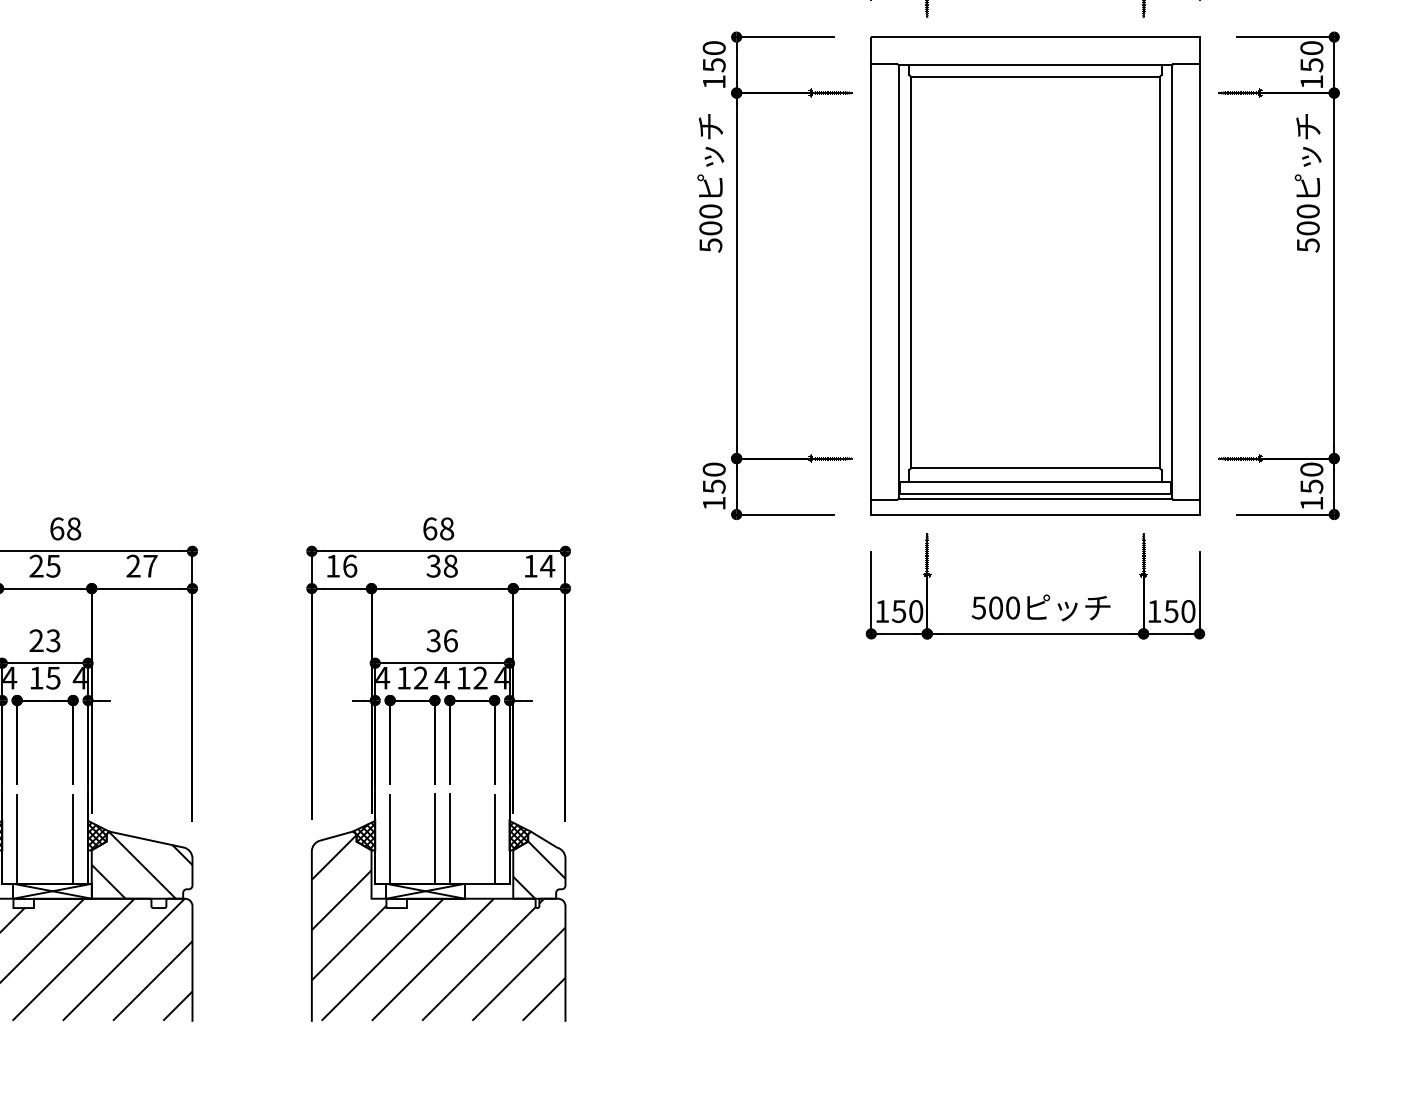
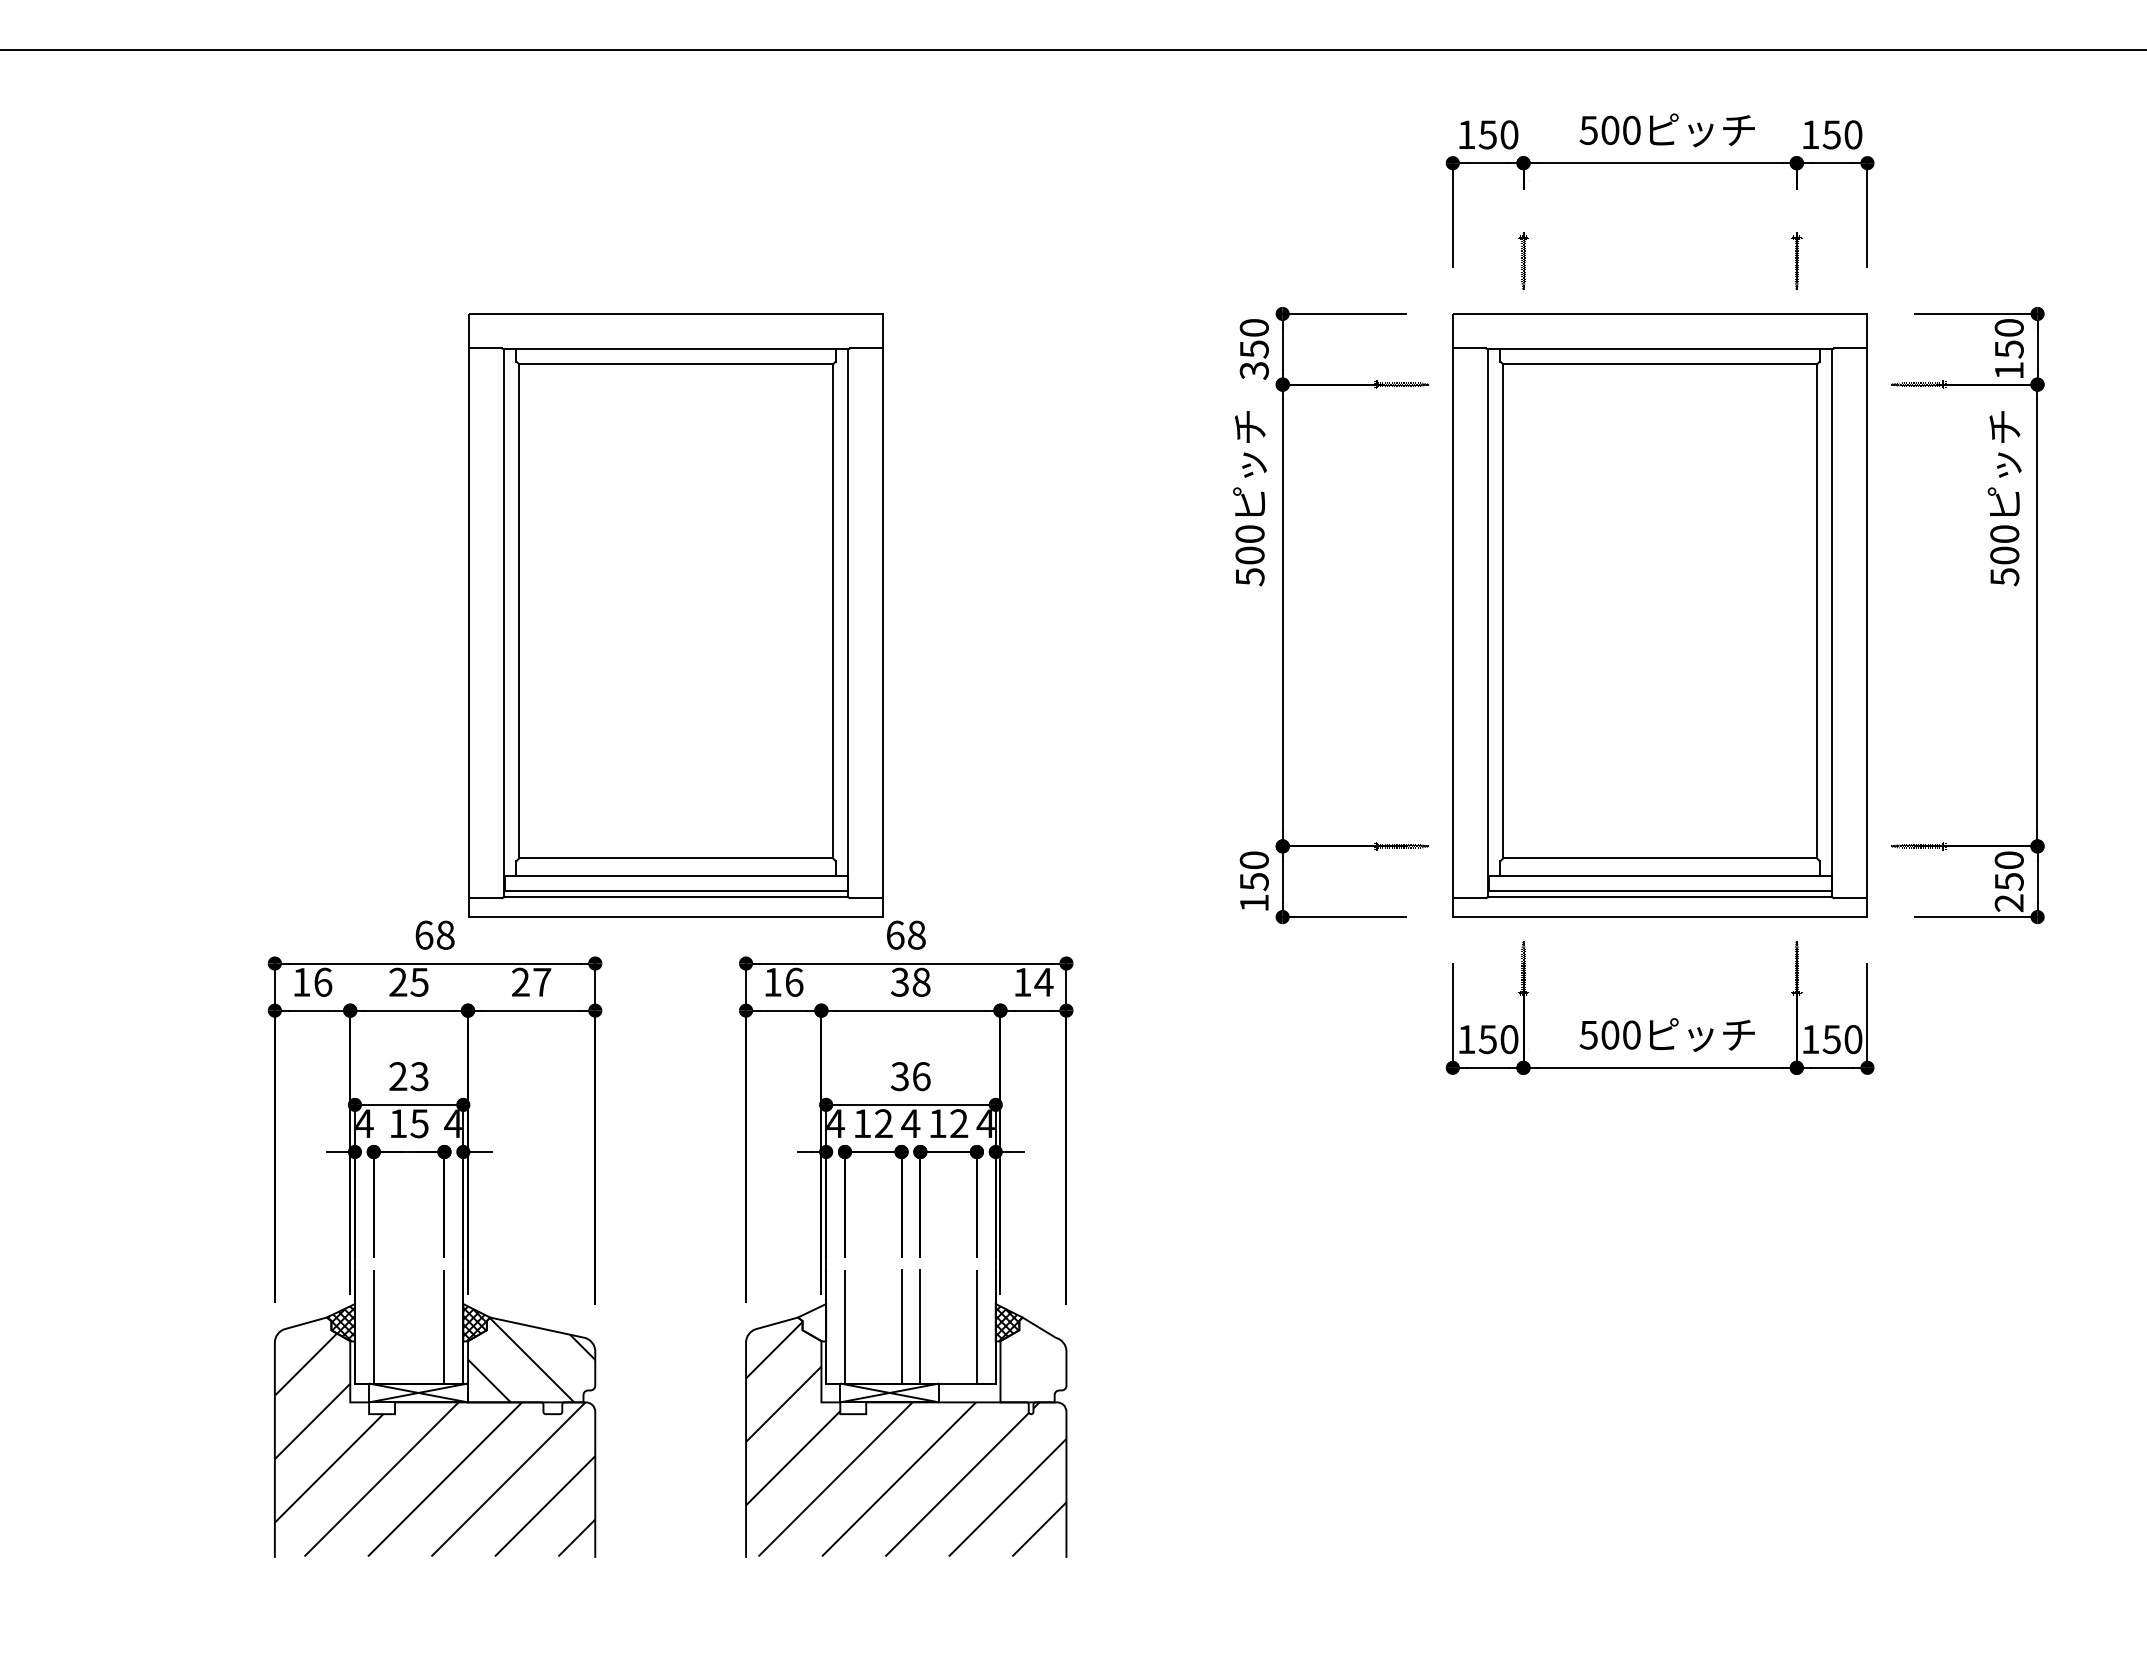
text: (713, 81) -> (1253, 370), 150 -> 350
part: (255, 275) -> (675, 615), added
text: (1311, 503) -> (2008, 903), 150 -> 250
hatch: (364, 836) -> (812, 1323), removed
hatch: (539, 870) -> (1033, 1366), removed

